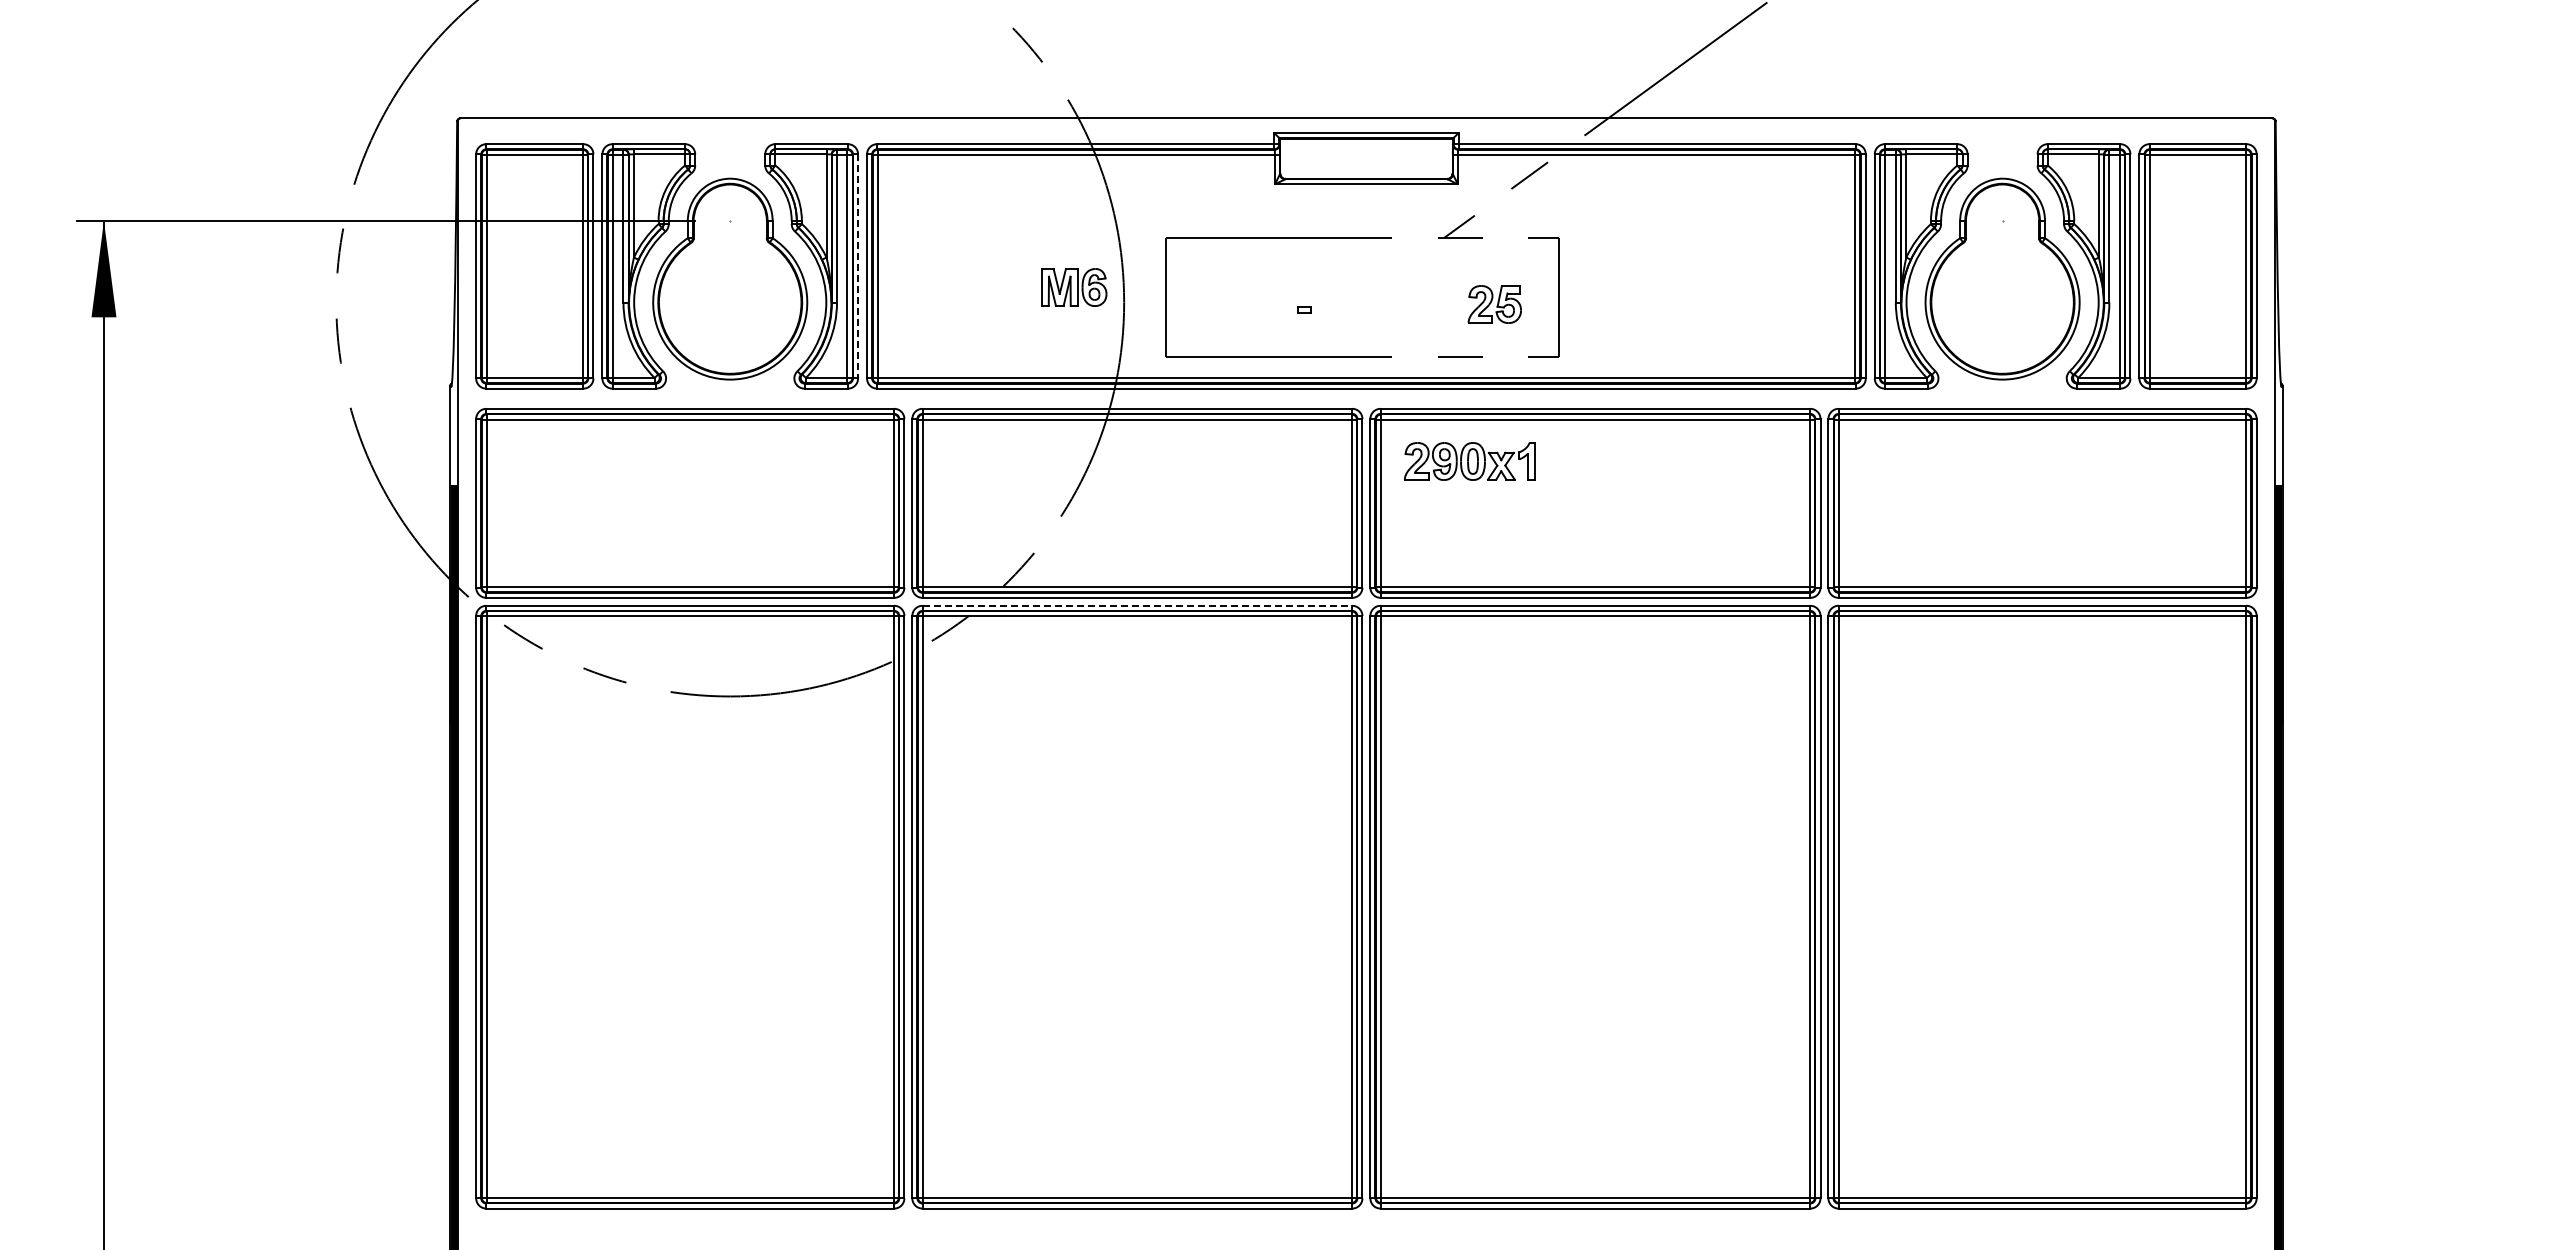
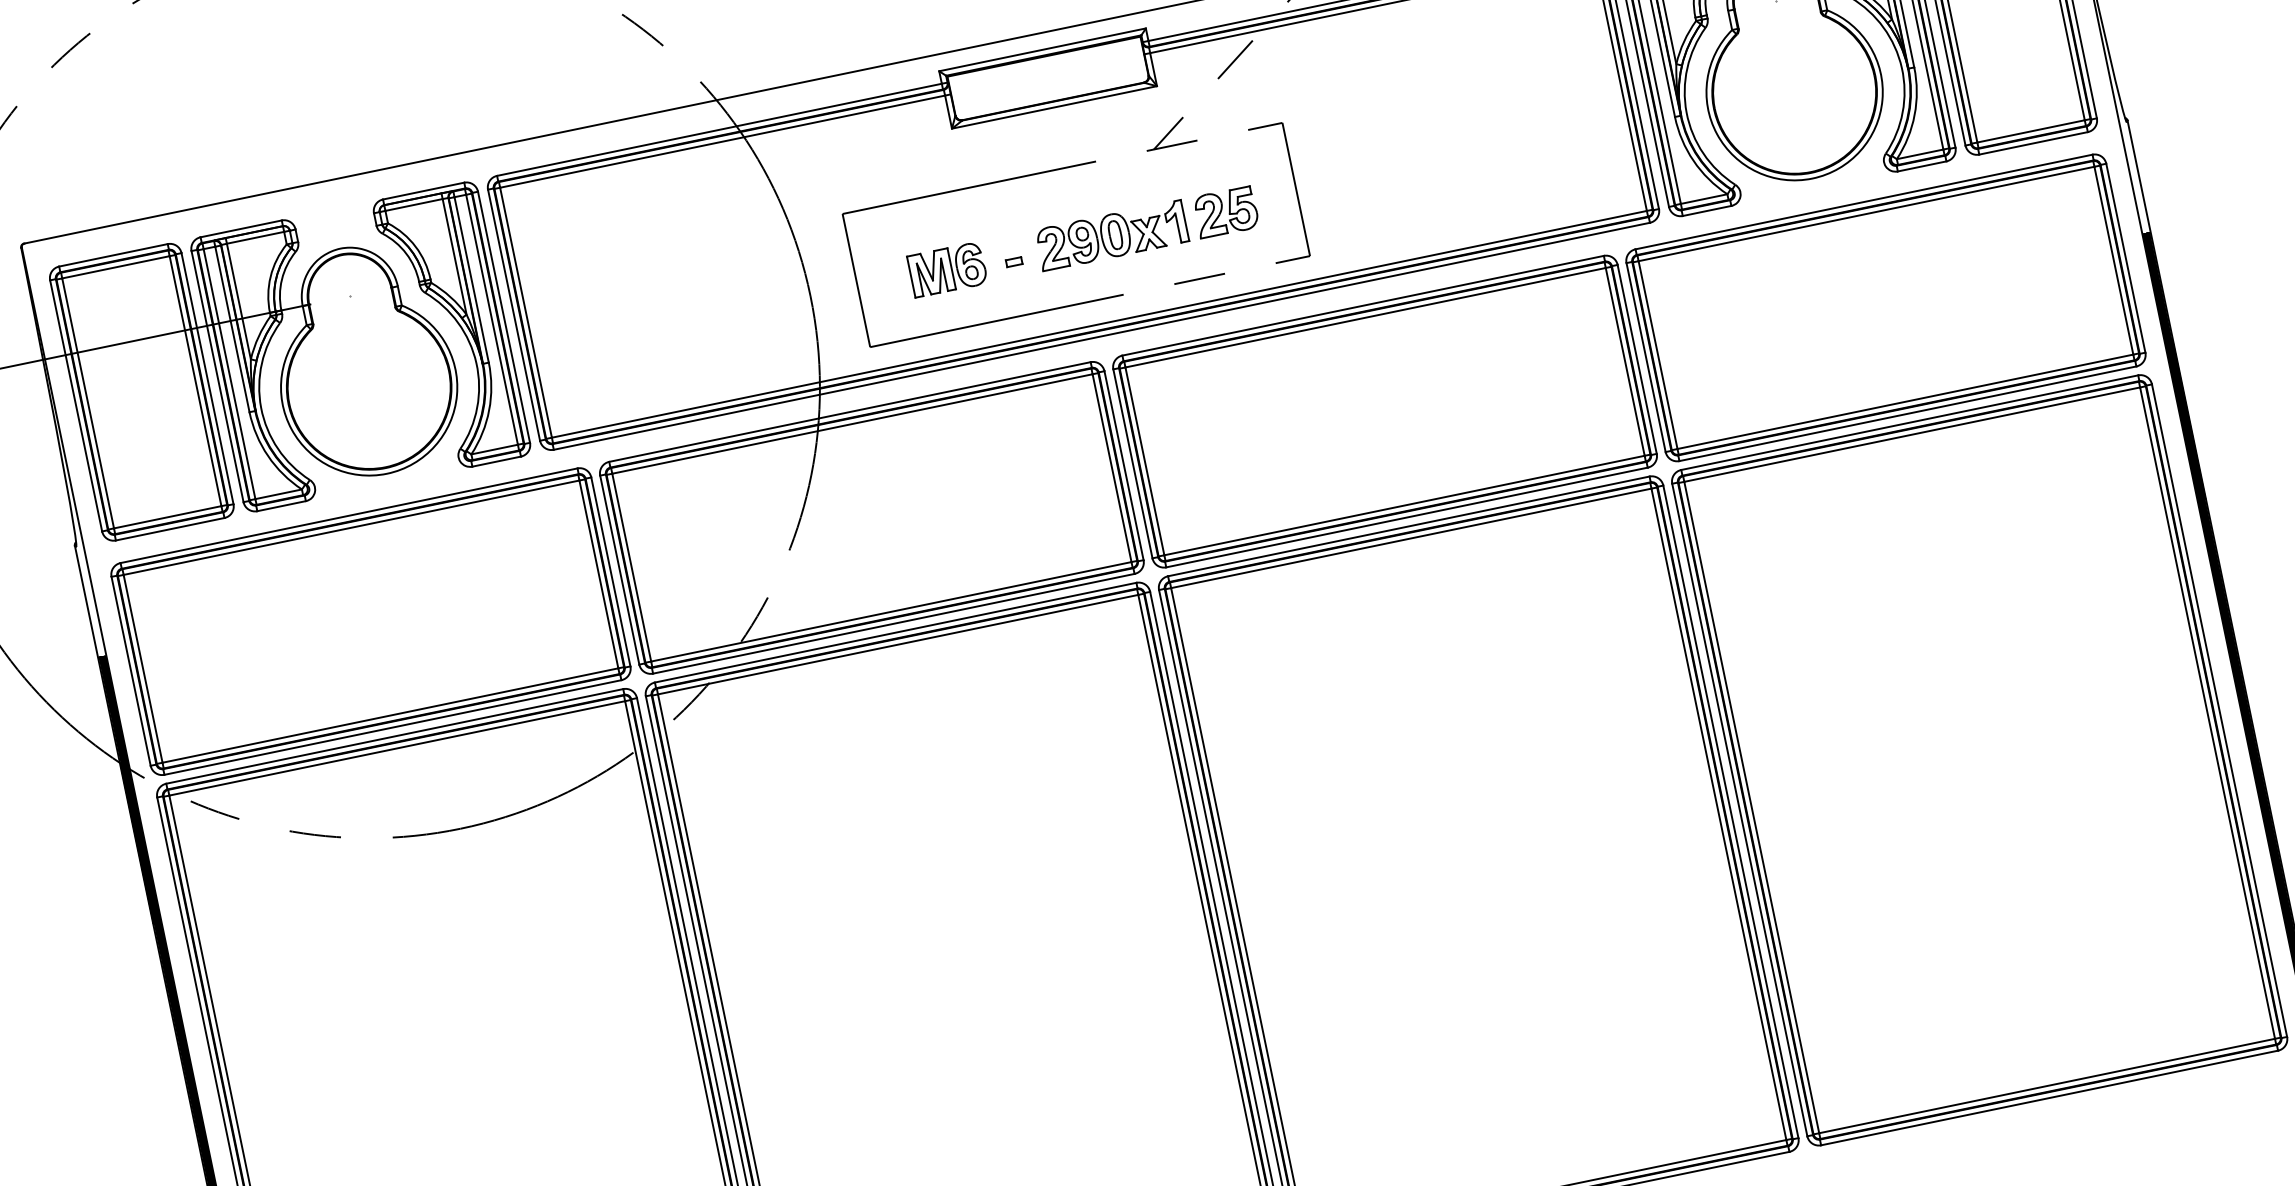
line: (858, 266) -> (504, 317), dashed -> solid
part: (1074, 287) -> (947, 269), moved
part: (1469, 461) -> (1111, 235), moved
line: (1137, 605) -> (895, 632), dashed -> solid

